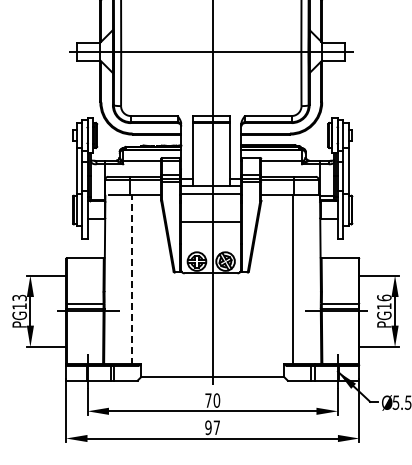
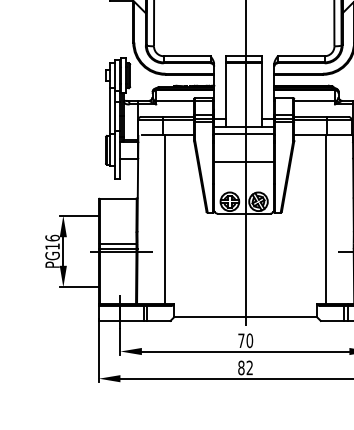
line: (132, 280) -> (165, 220), dashed -> solid
text: (19, 297) -> (52, 237), PG13 -> PG16
text: (212, 427) -> (245, 367), 97 -> 82

